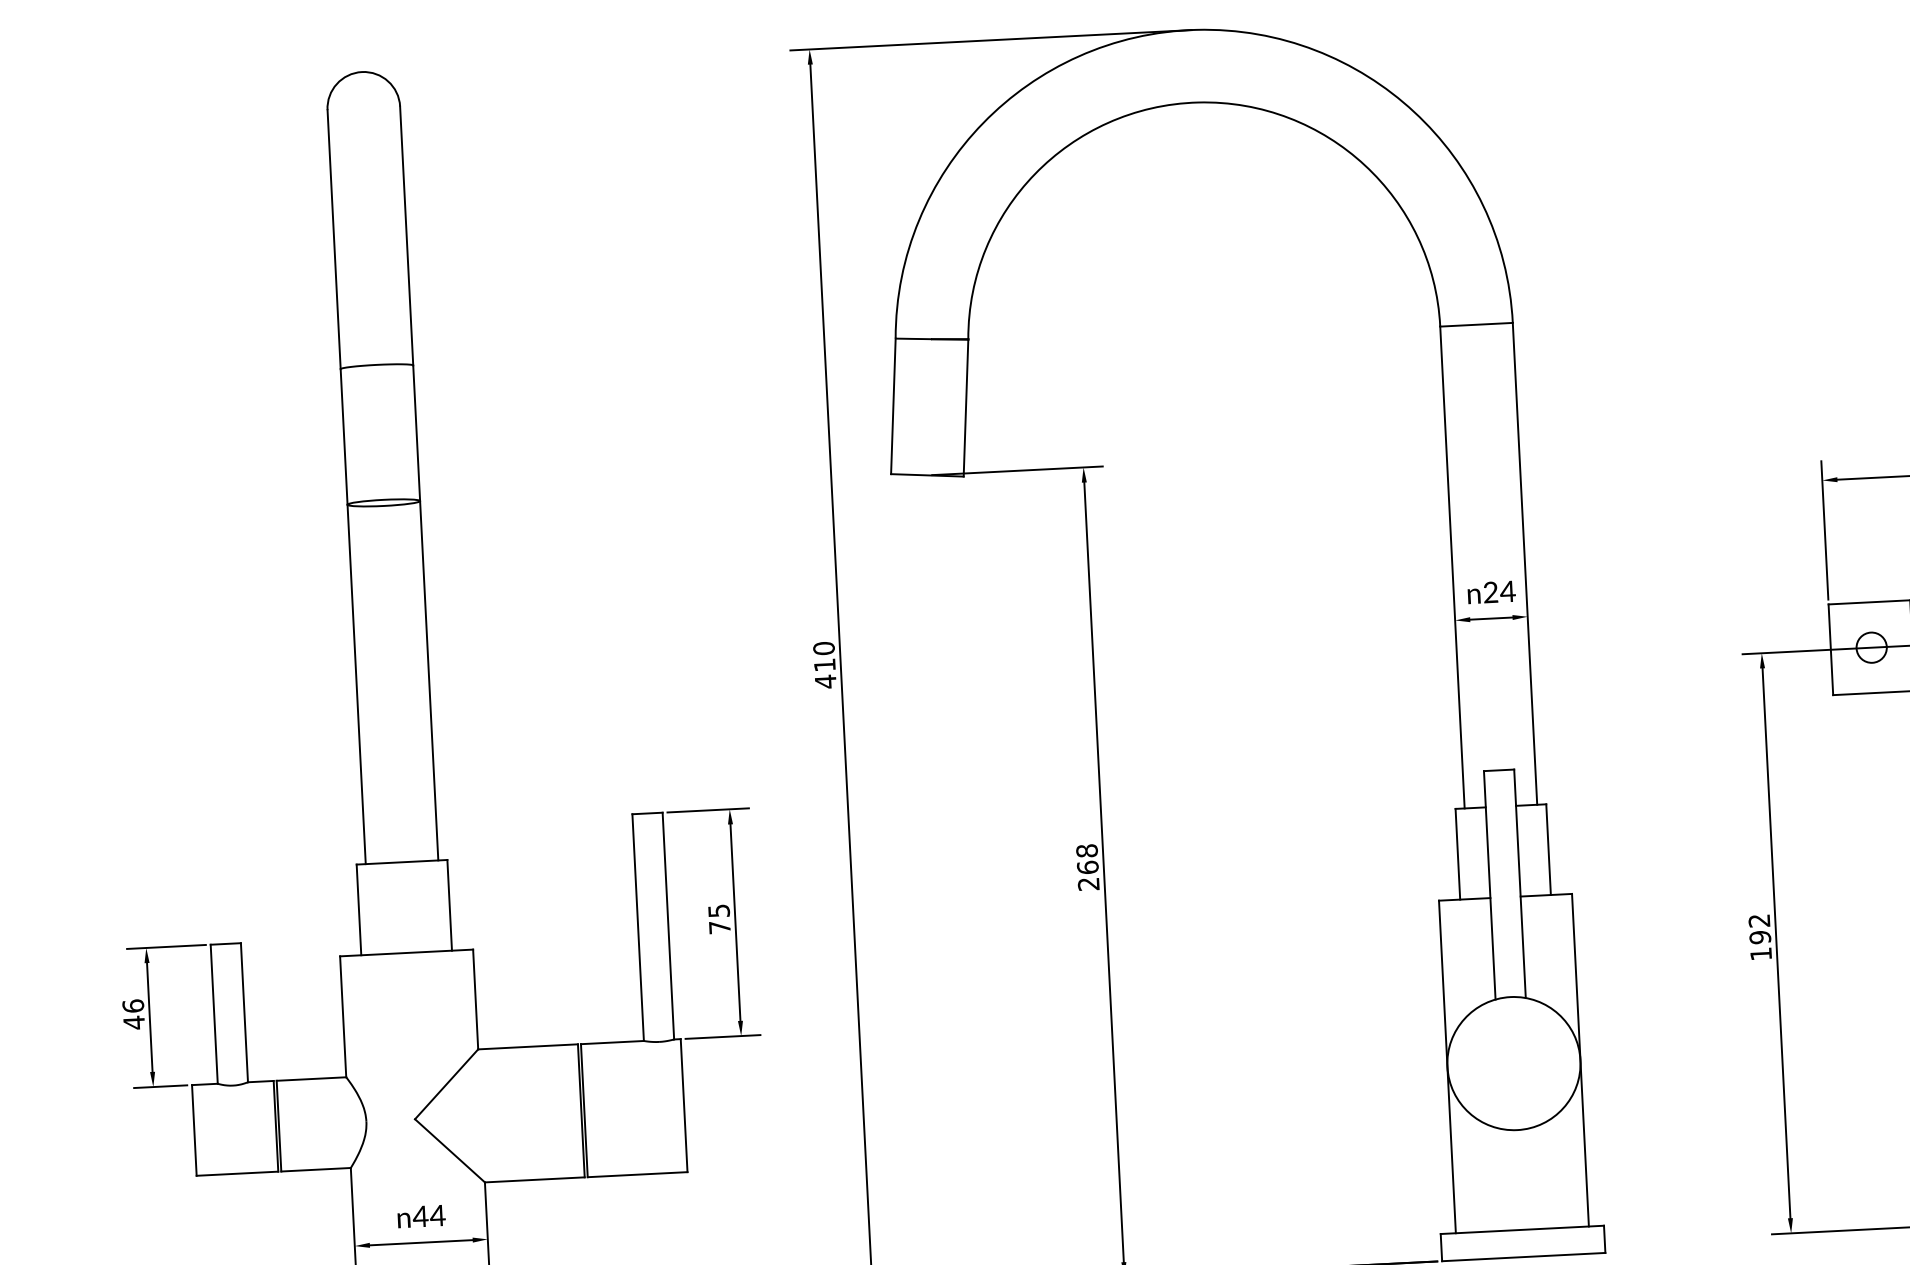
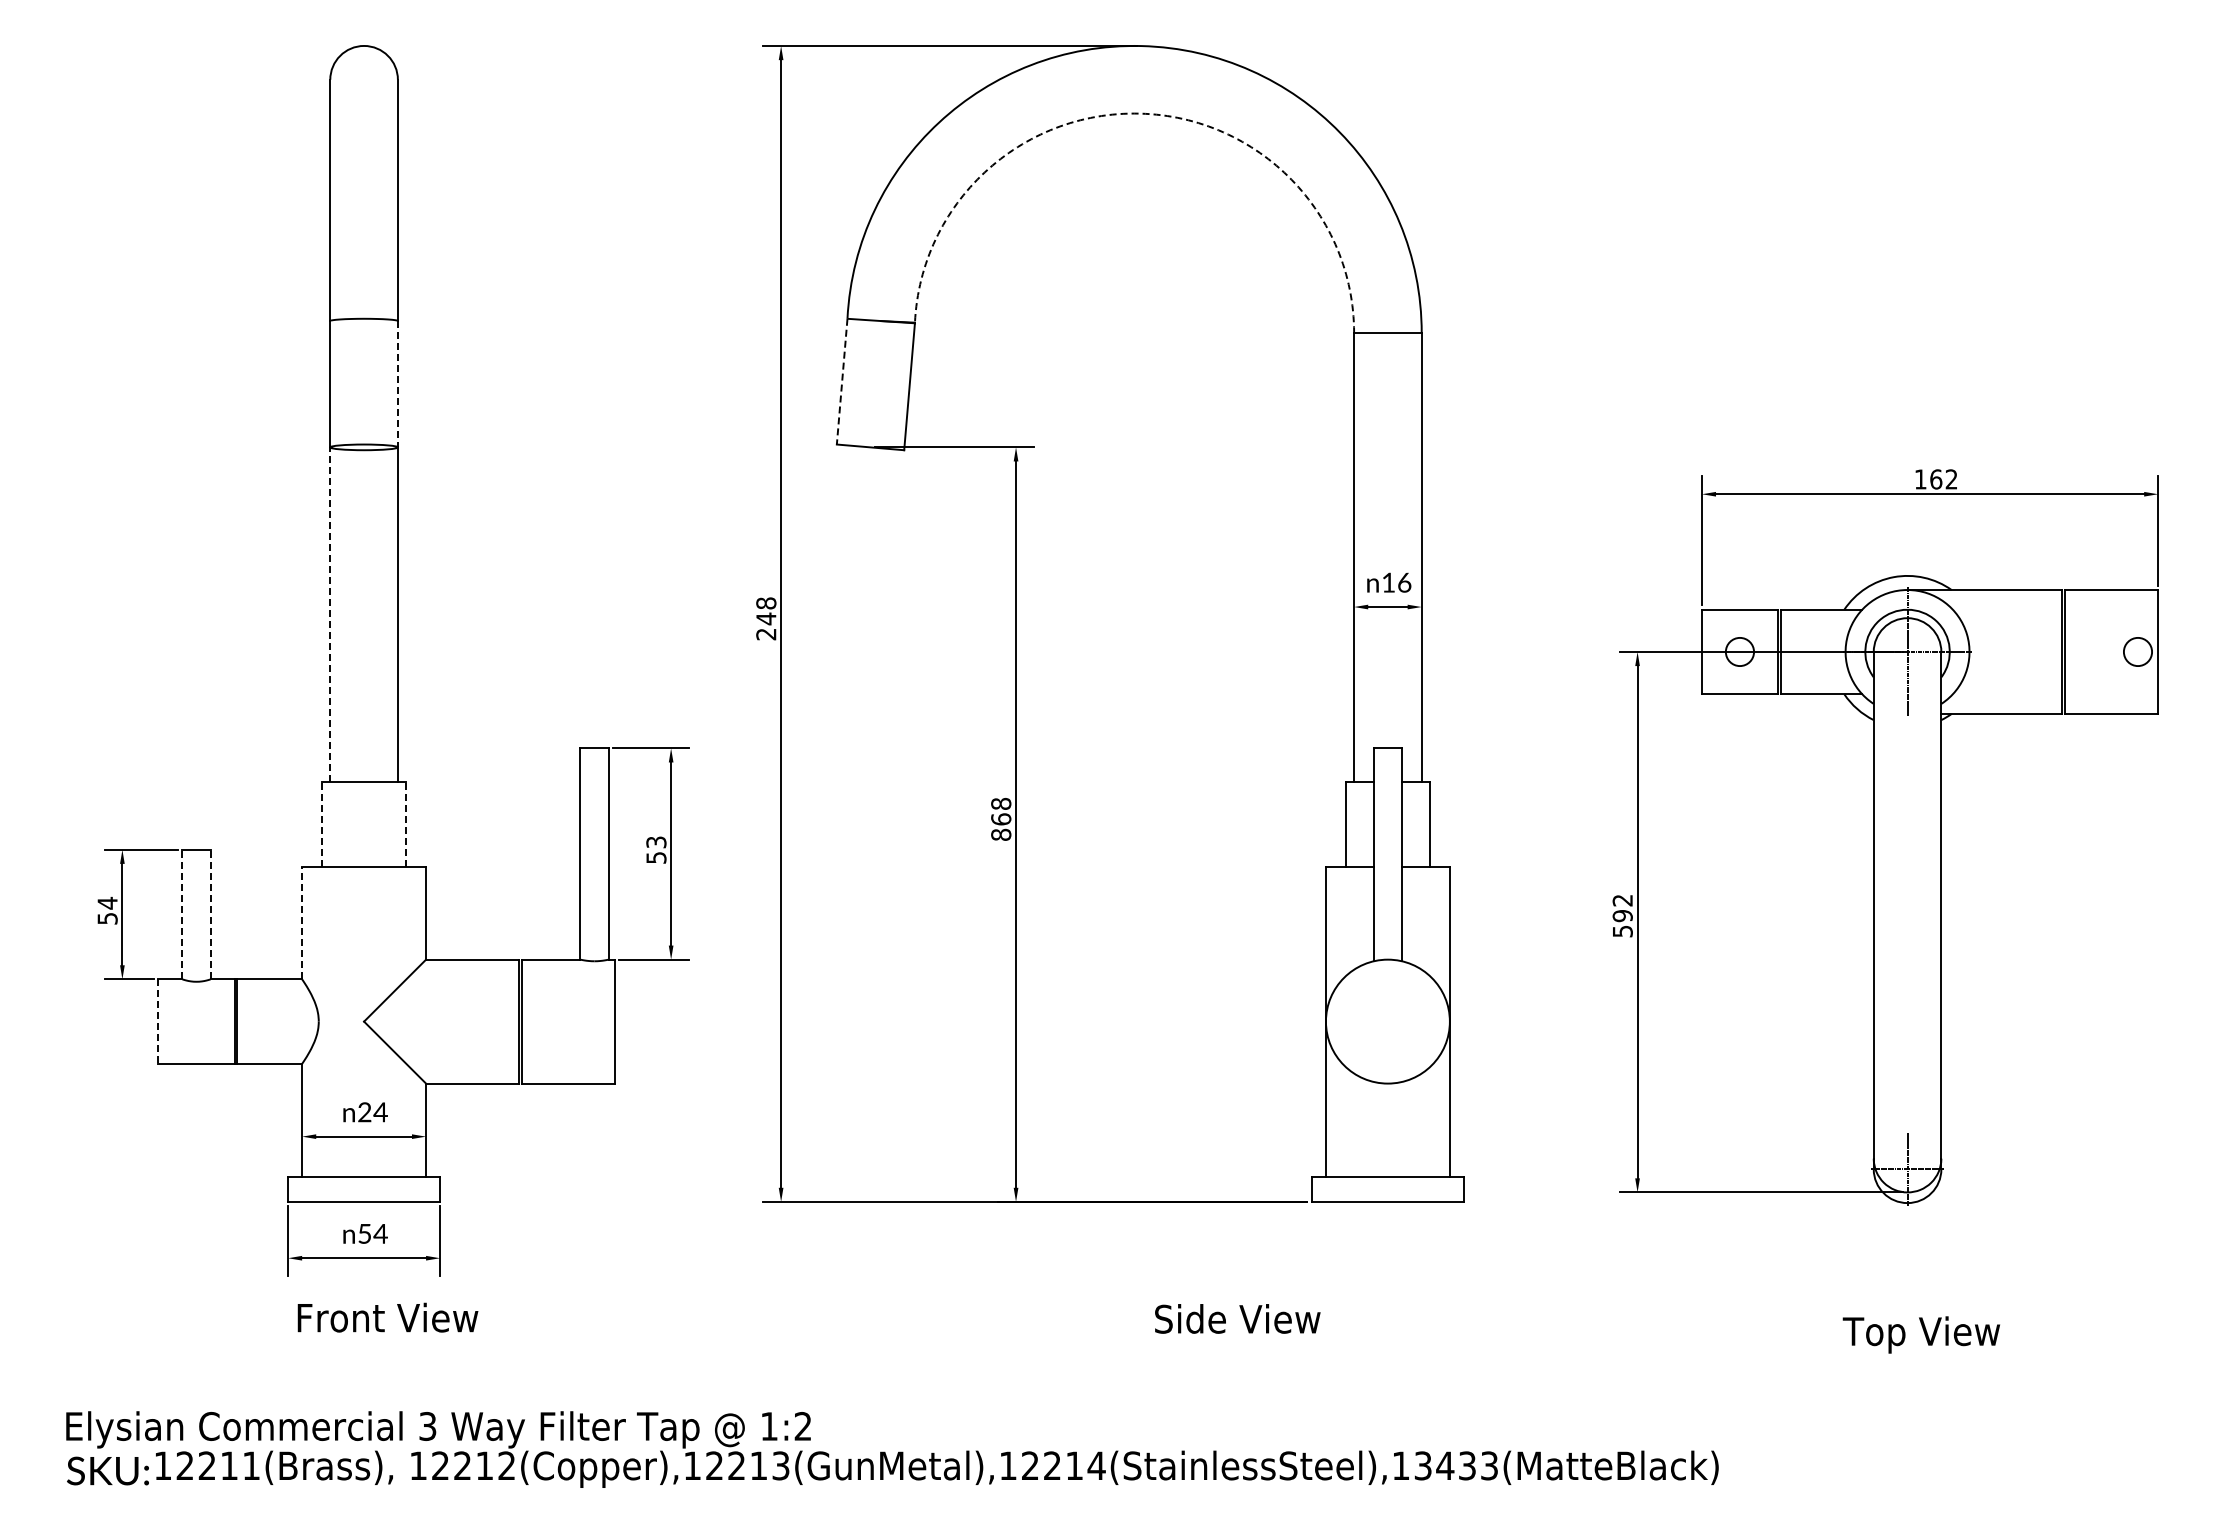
arc: (1197, 102) -> (1139, 113), solid -> dashed
line: (893, 407) -> (842, 382), solid -> dashed
line: (416, 433) -> (397, 384), solid -> dashed
text: (1499, 591) -> (1396, 582), 24 -> 16
text: (825, 664) -> (766, 618), 410 -> 248
line: (356, 684) -> (330, 614), solid -> dashed
text: (1089, 883) -> (1001, 834), 268 -> 868
line: (449, 904) -> (406, 823), solid -> dashed
line: (358, 908) -> (321, 823), solid -> dashed
text: (719, 918) -> (656, 849), 75 -> 53
text: (1760, 954) -> (1622, 931), 192 -> 592
line: (244, 1012) -> (210, 914), solid -> dashed
text: (133, 1013) -> (107, 910), 46 -> 54
line: (214, 1014) -> (182, 914), solid -> dashed
line: (343, 1016) -> (302, 922), solid -> dashed
line: (194, 1131) -> (158, 1022), solid -> dashed
text: (420, 1216) -> (364, 1112), 44 -> 24

